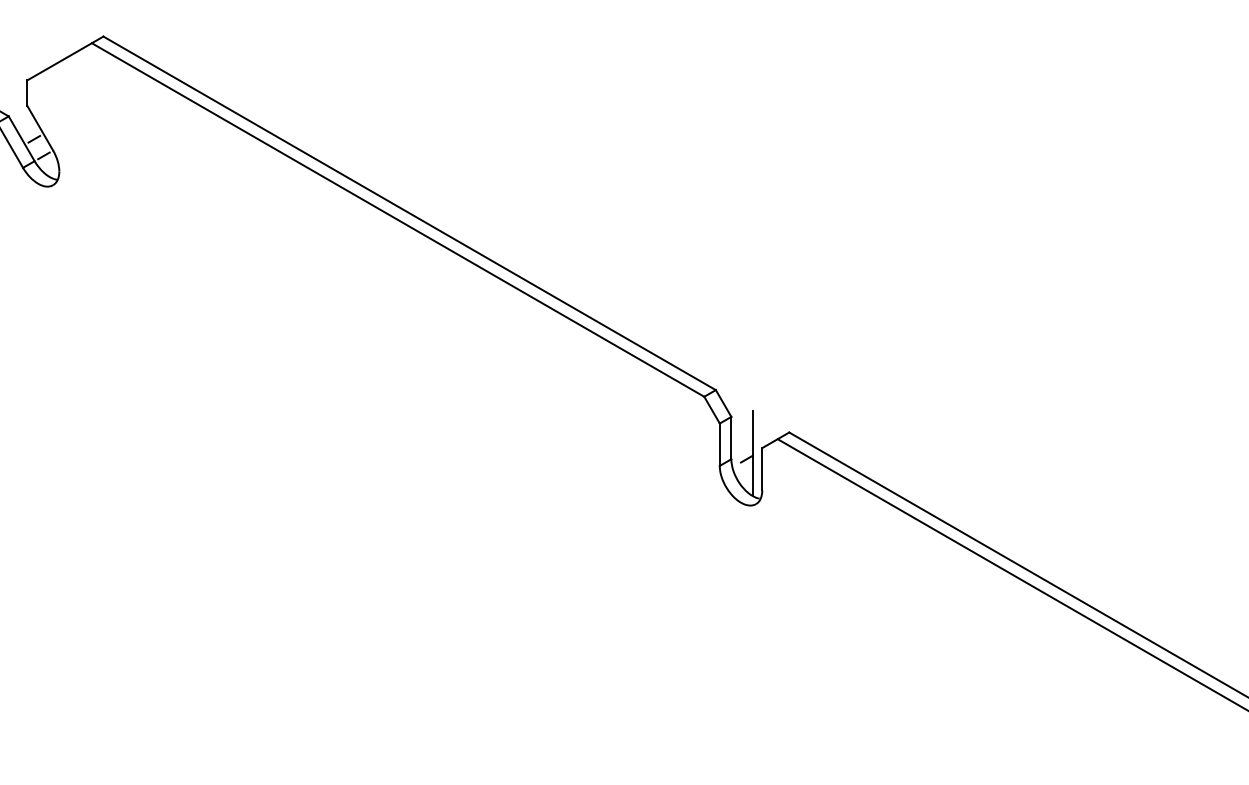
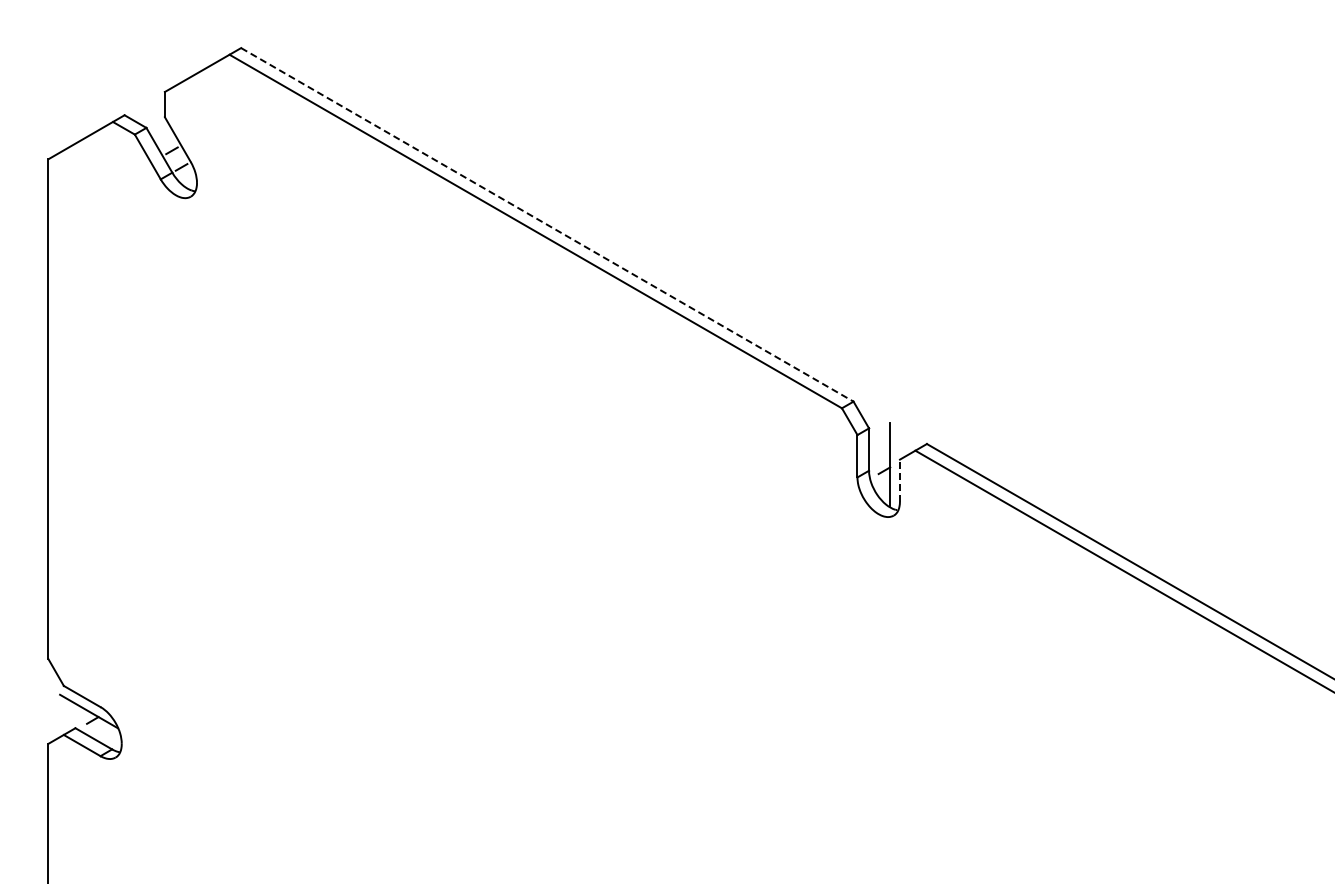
line: (409, 212) -> (547, 224), solid -> dashed
line: (761, 468) -> (899, 480), solid -> dashed

